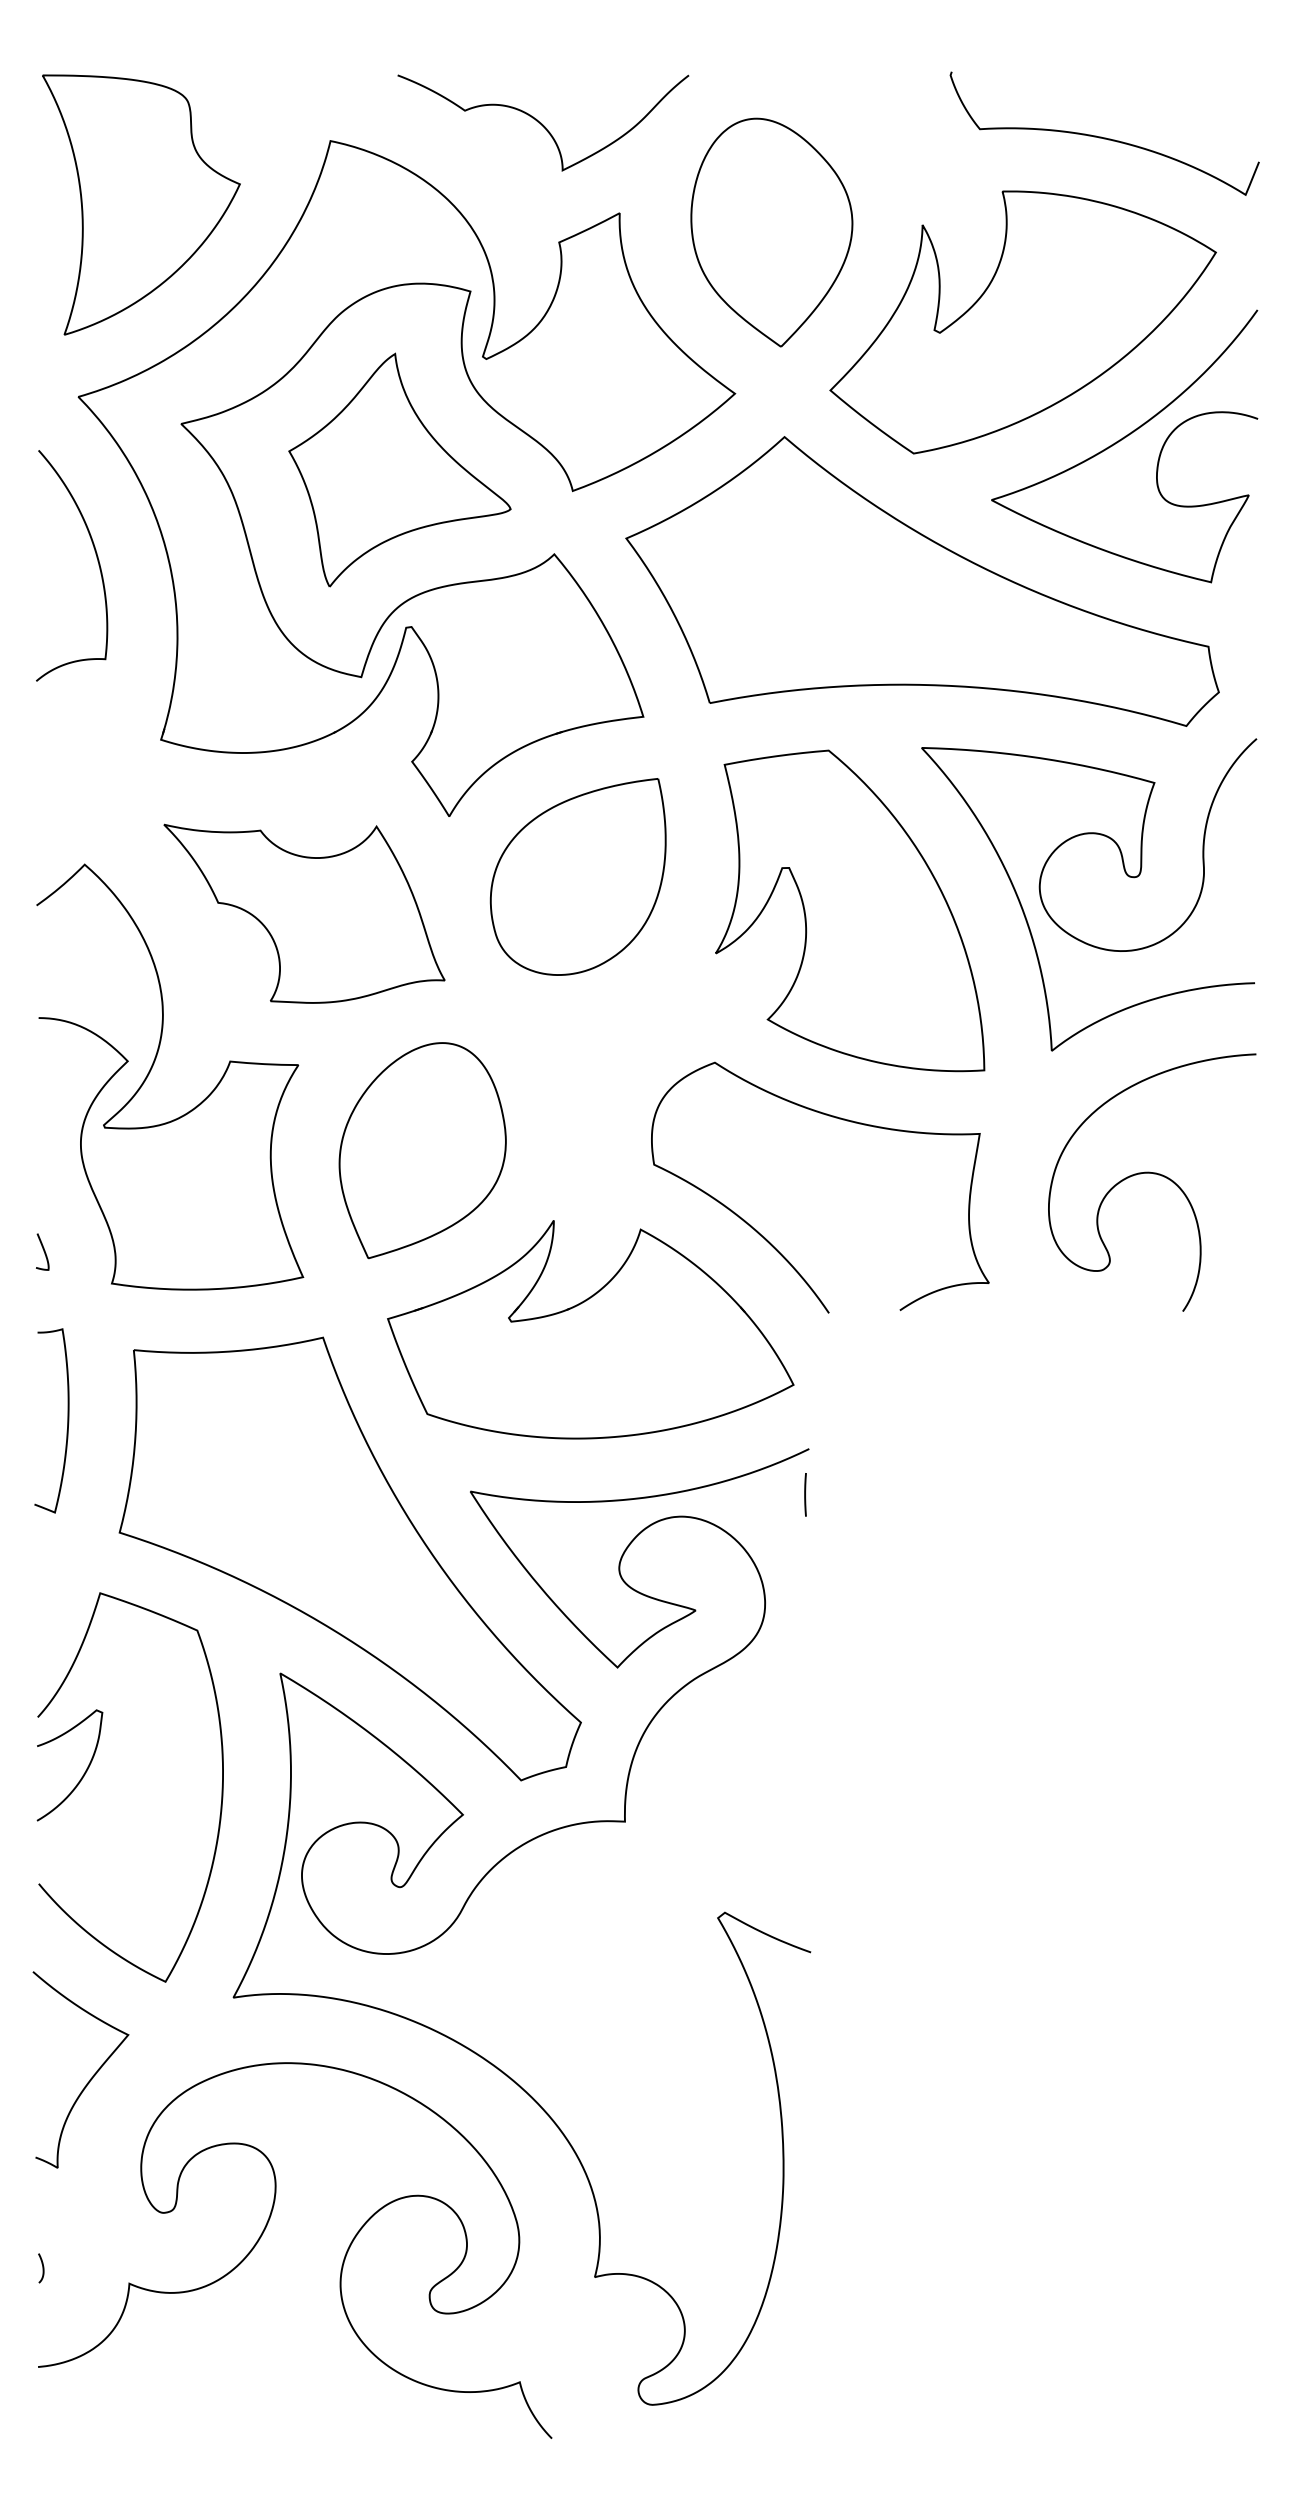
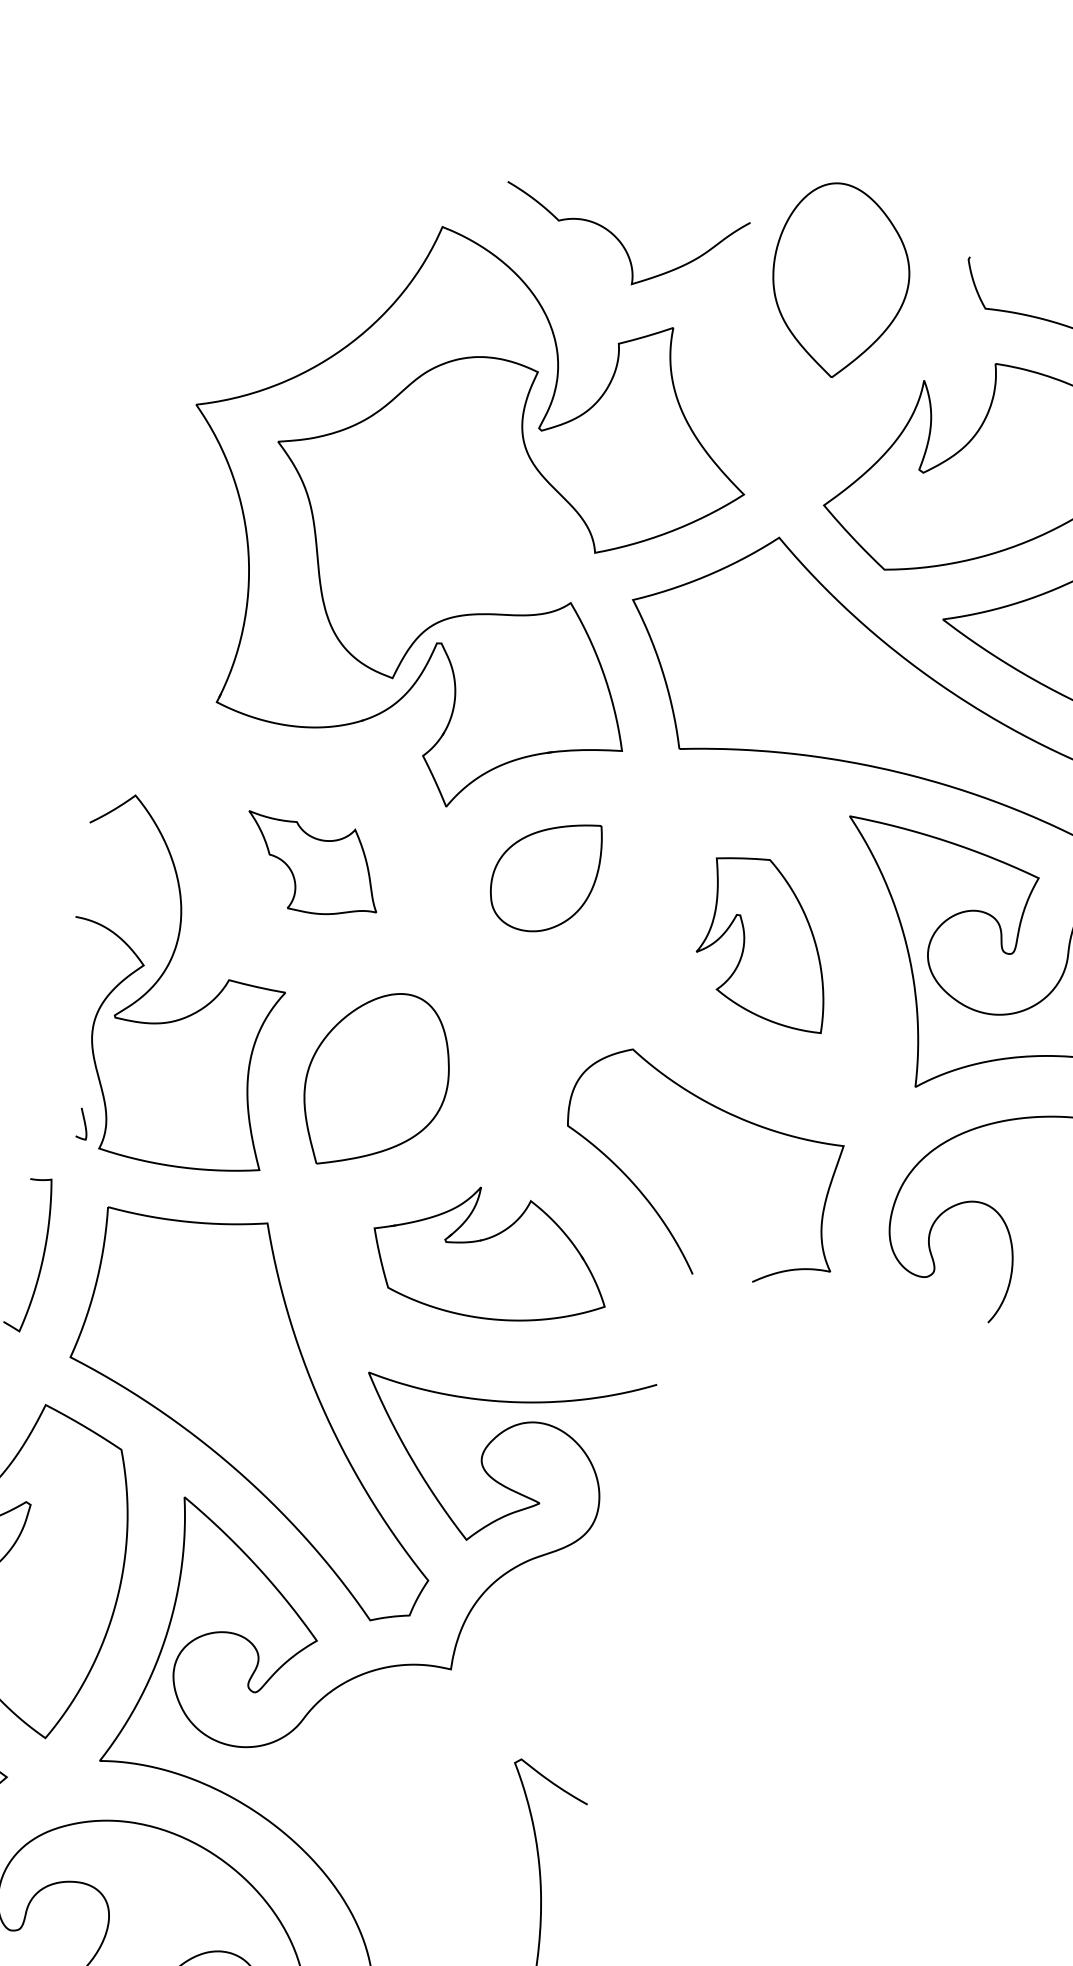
part: (141, 204) -> (275, 253), removed
part: (771, 232) -> (839, 280), moved
part: (399, 469) -> (453, 510), removed
curve: (96, 558) -> (188, 541), removed
part: (577, 876) -> (544, 874), size x0.7
part: (850, 910) -> (767, 941), size x0.6
part: (304, 913) -> (311, 867), size x0.6
curve: (43, 1251) -> (84, 1123), moved
part: (590, 1329) -> (491, 1254), size x0.7
line: (805, 1494) -> (647, 1422), removed

